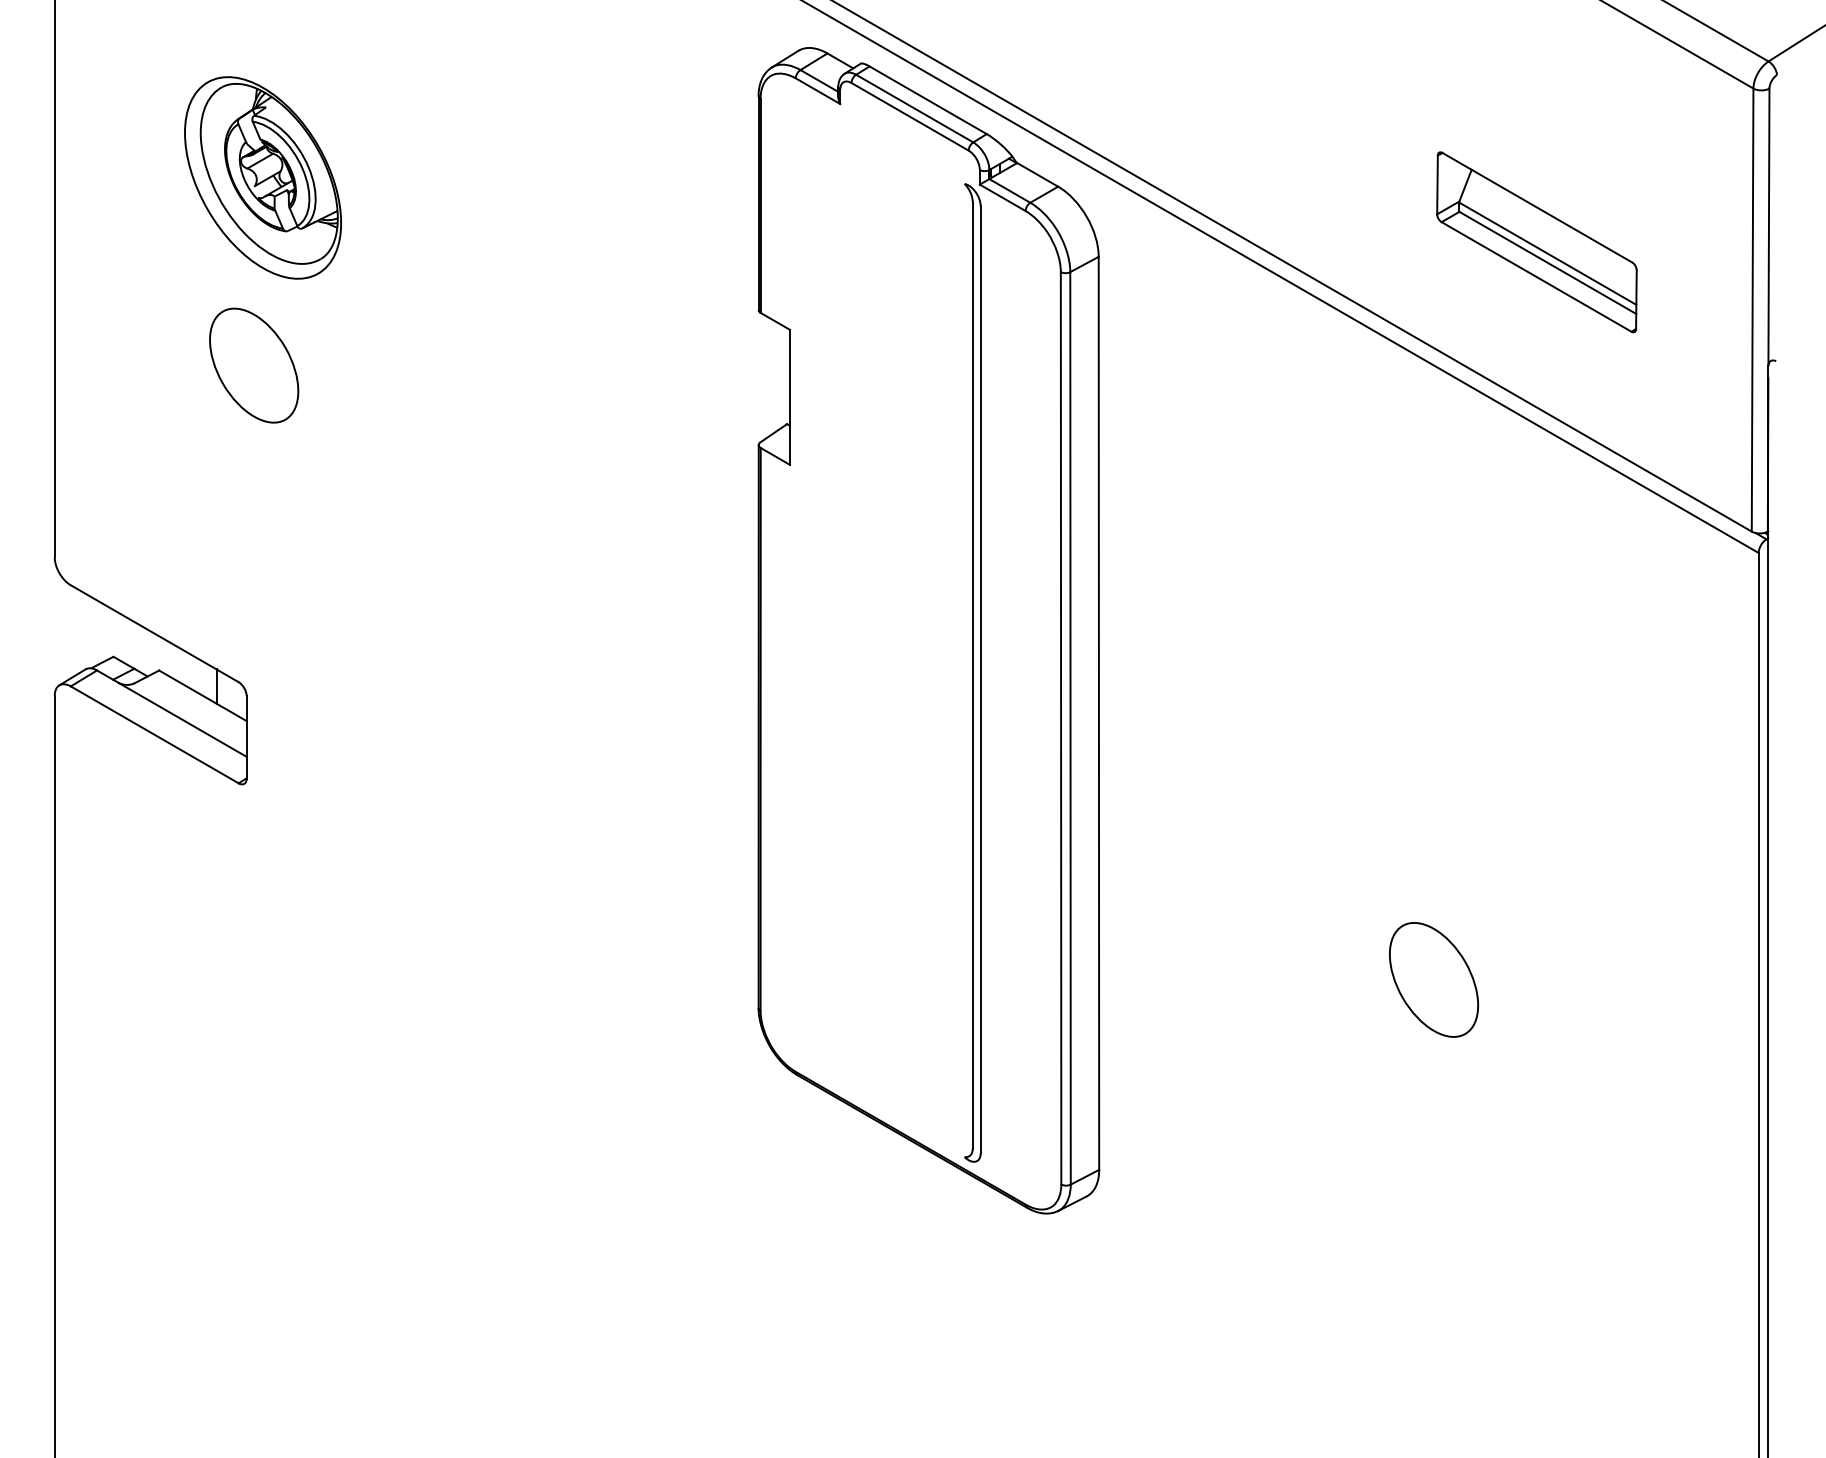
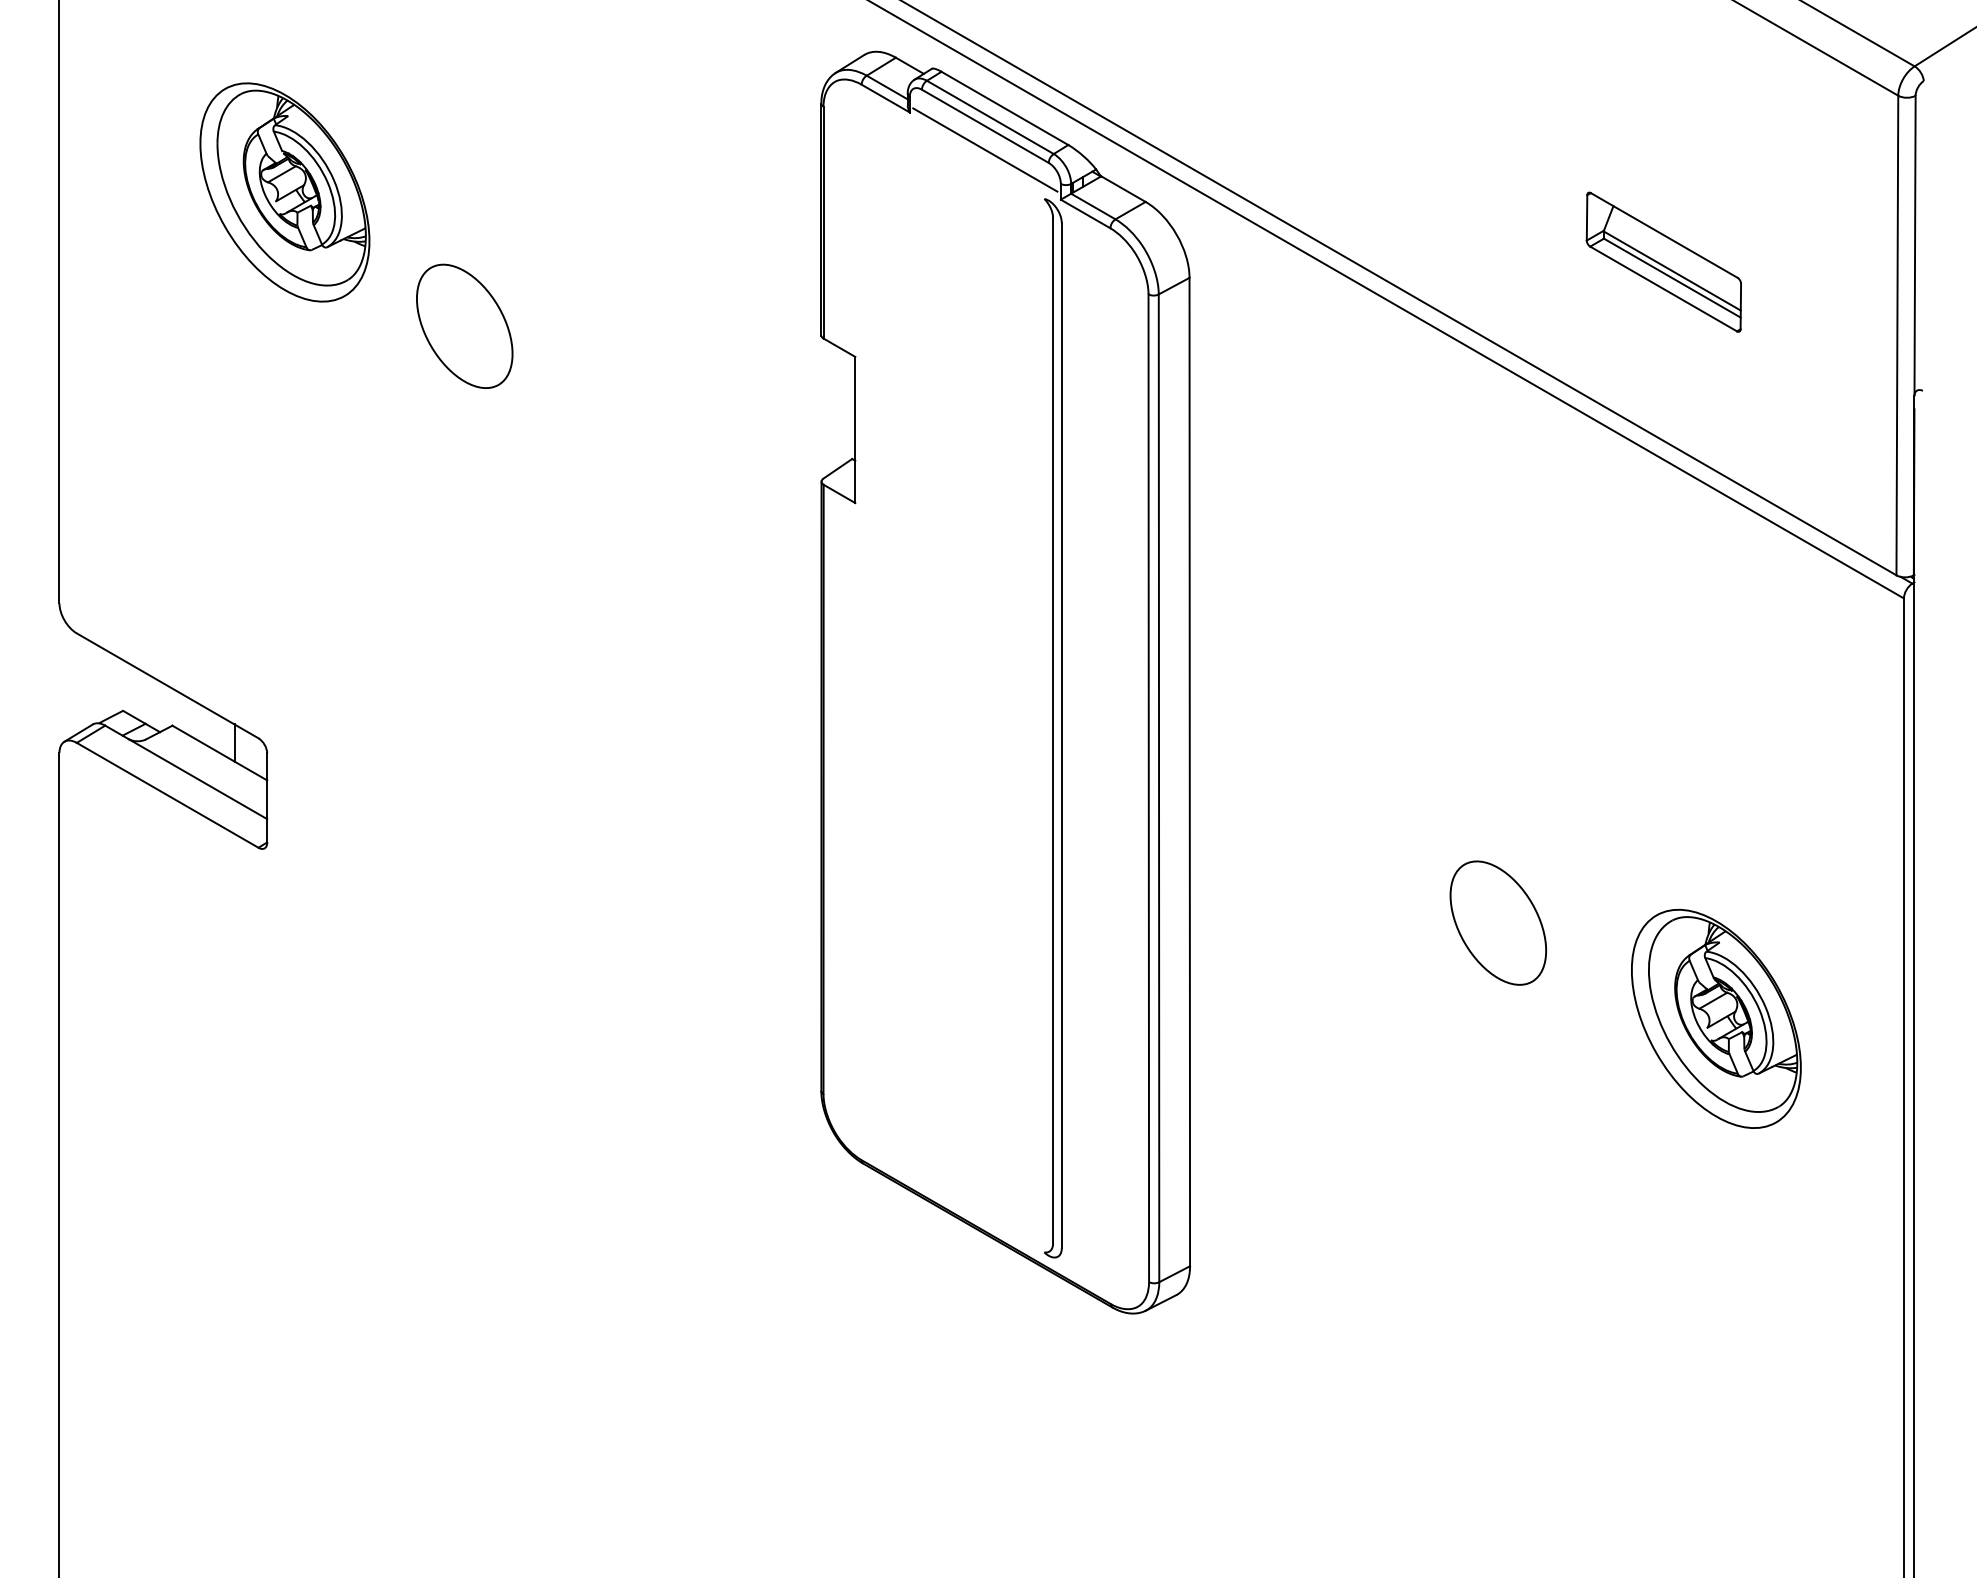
line: (909, 138) -> (984, 149), added
part: (1536, 242) -> (1663, 262), size x0.71
part: (254, 365) -> (465, 326), moved
part: (1585, 941) -> (1716, 1019), added
part: (1433, 979) -> (1497, 922), moved

